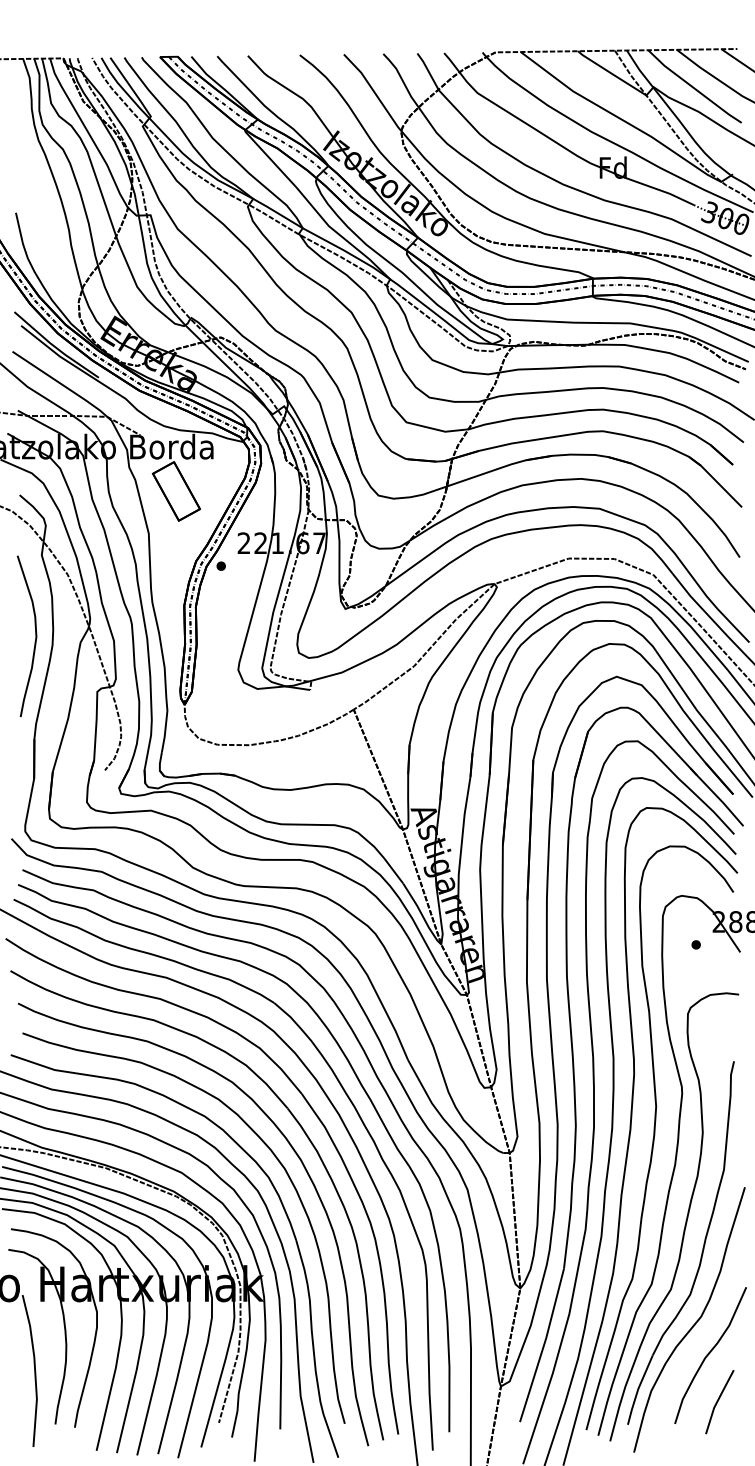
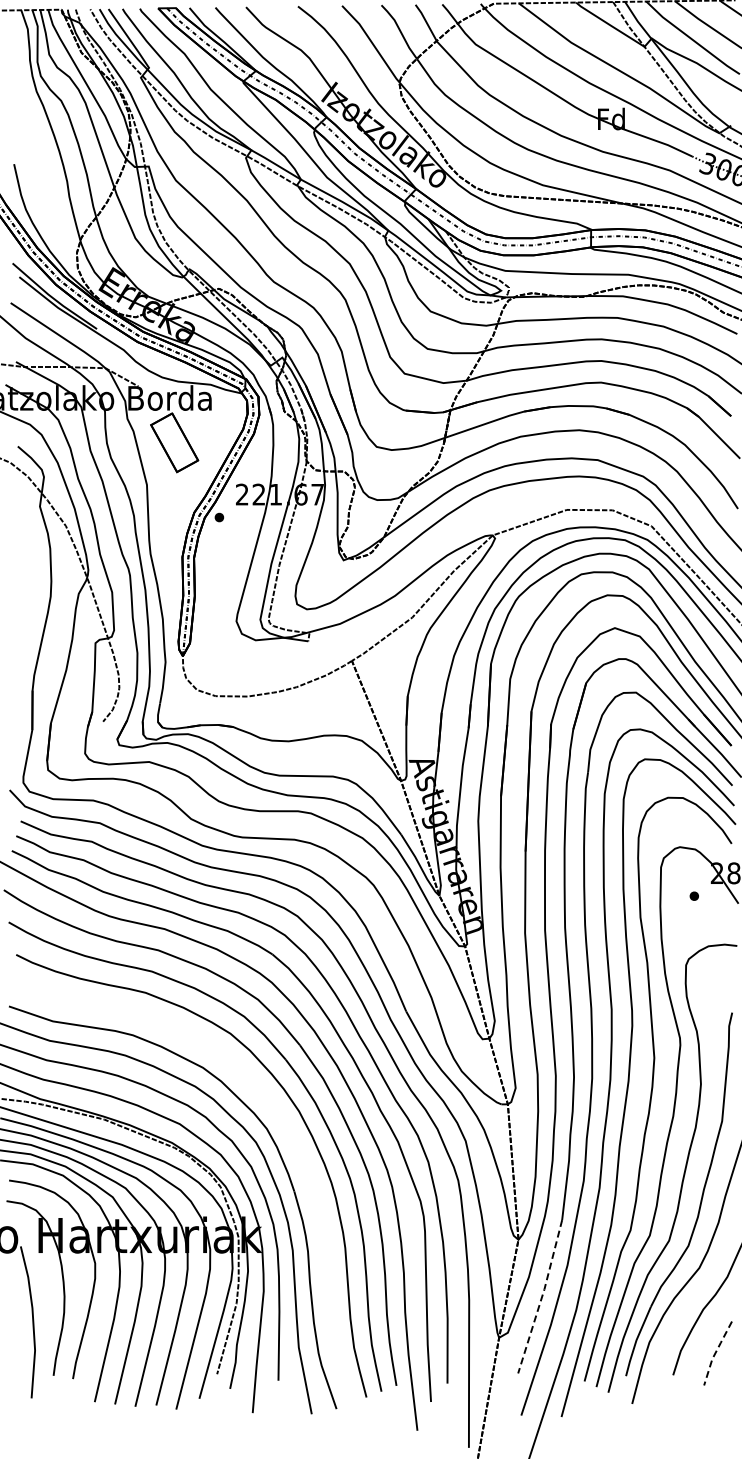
curve: (35, 636) -> (33, 587), removed
curve: (276, 1159) -> (274, 1110), removed
line: (543, 1345) -> (541, 1296), solid -> dashed
line: (717, 1401) -> (715, 1352), solid -> dashed

